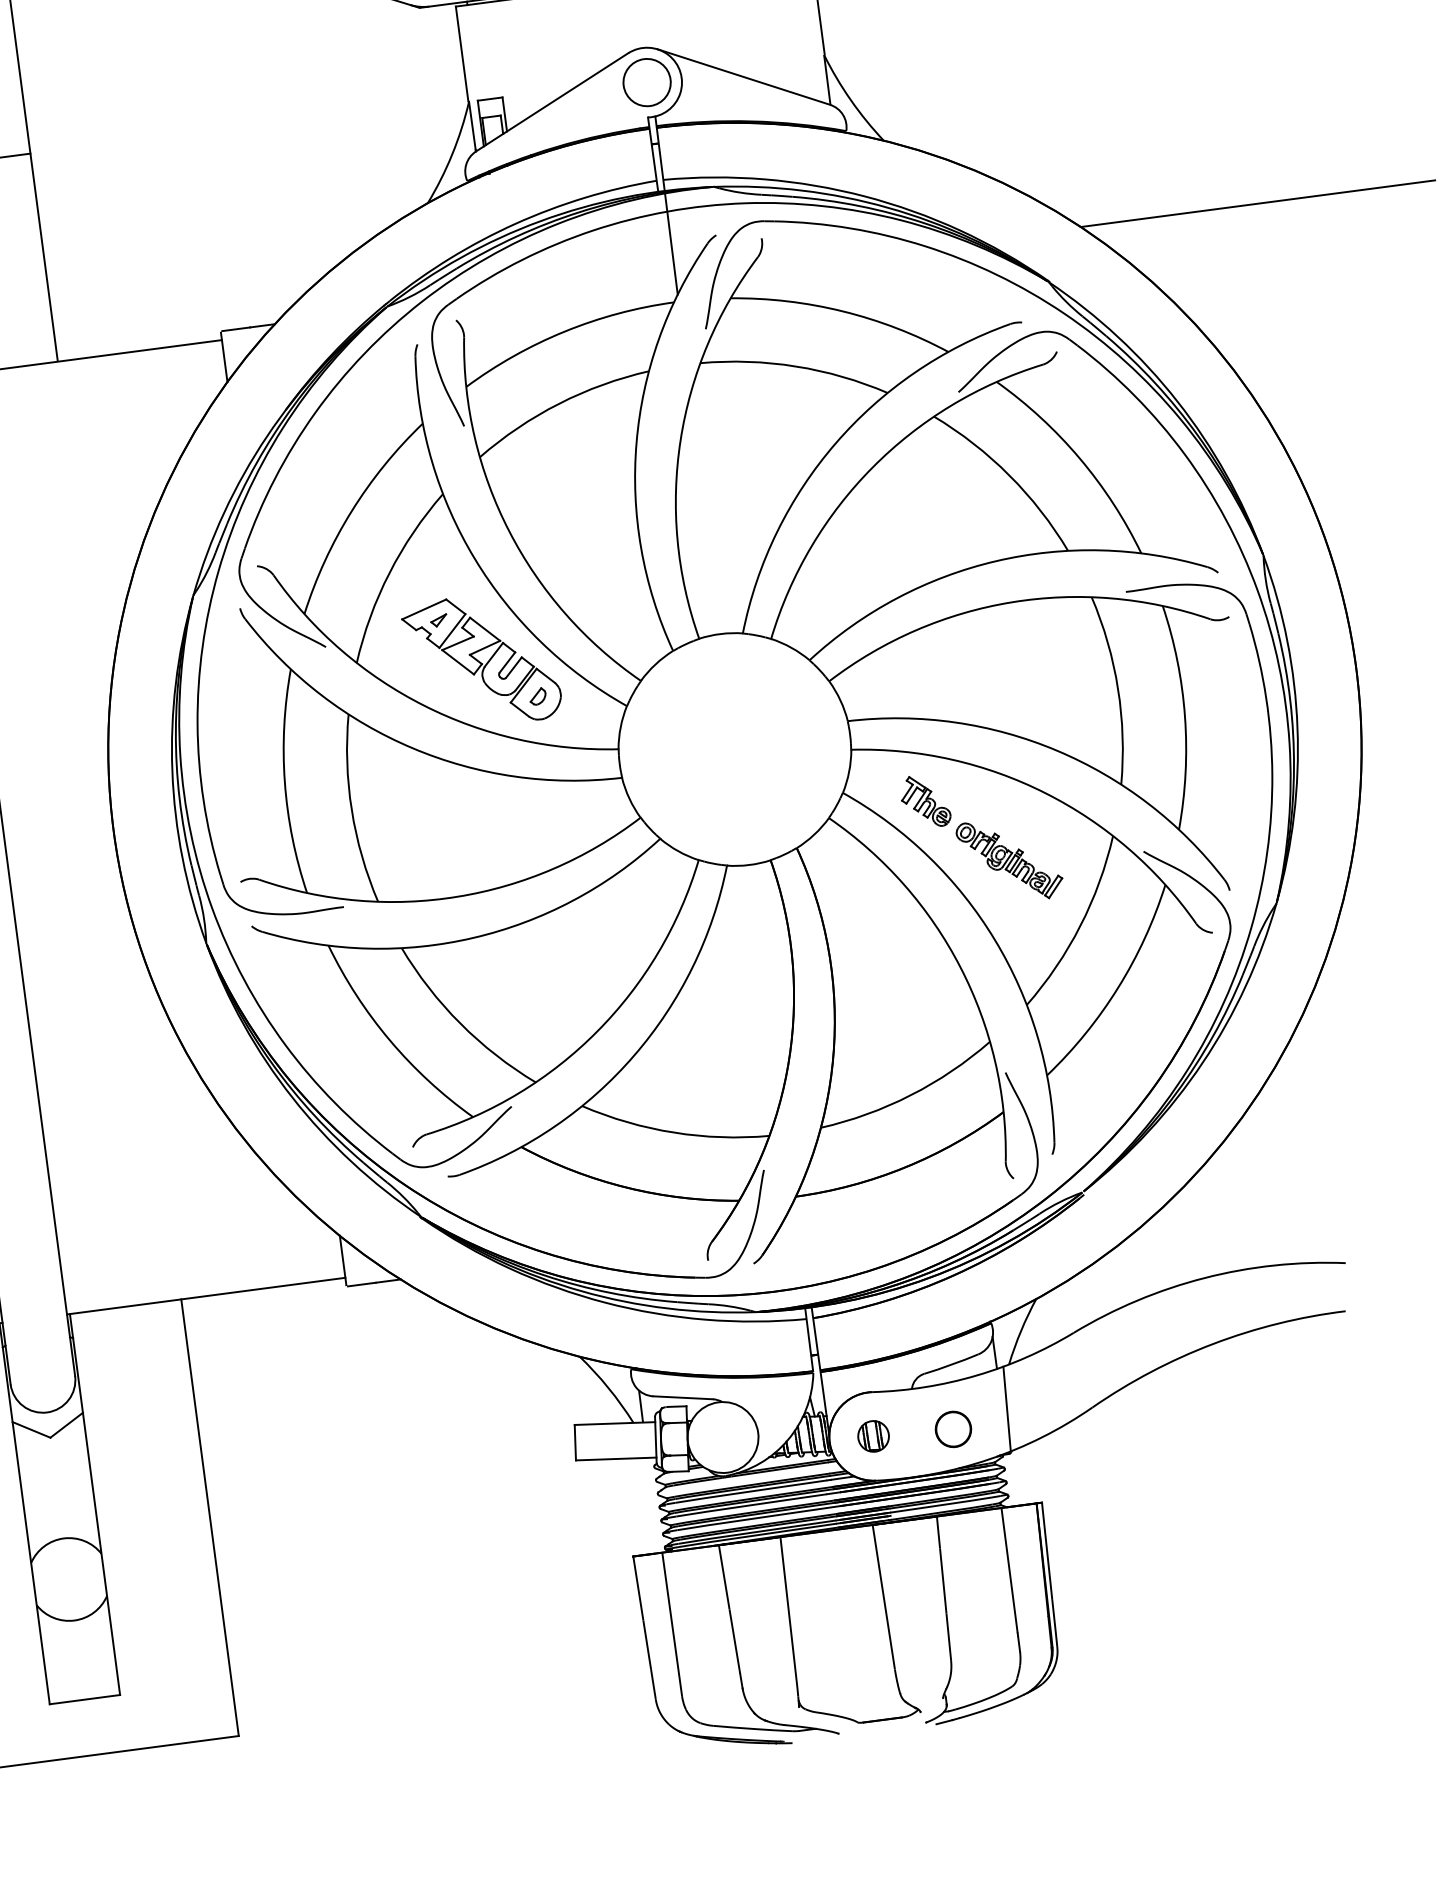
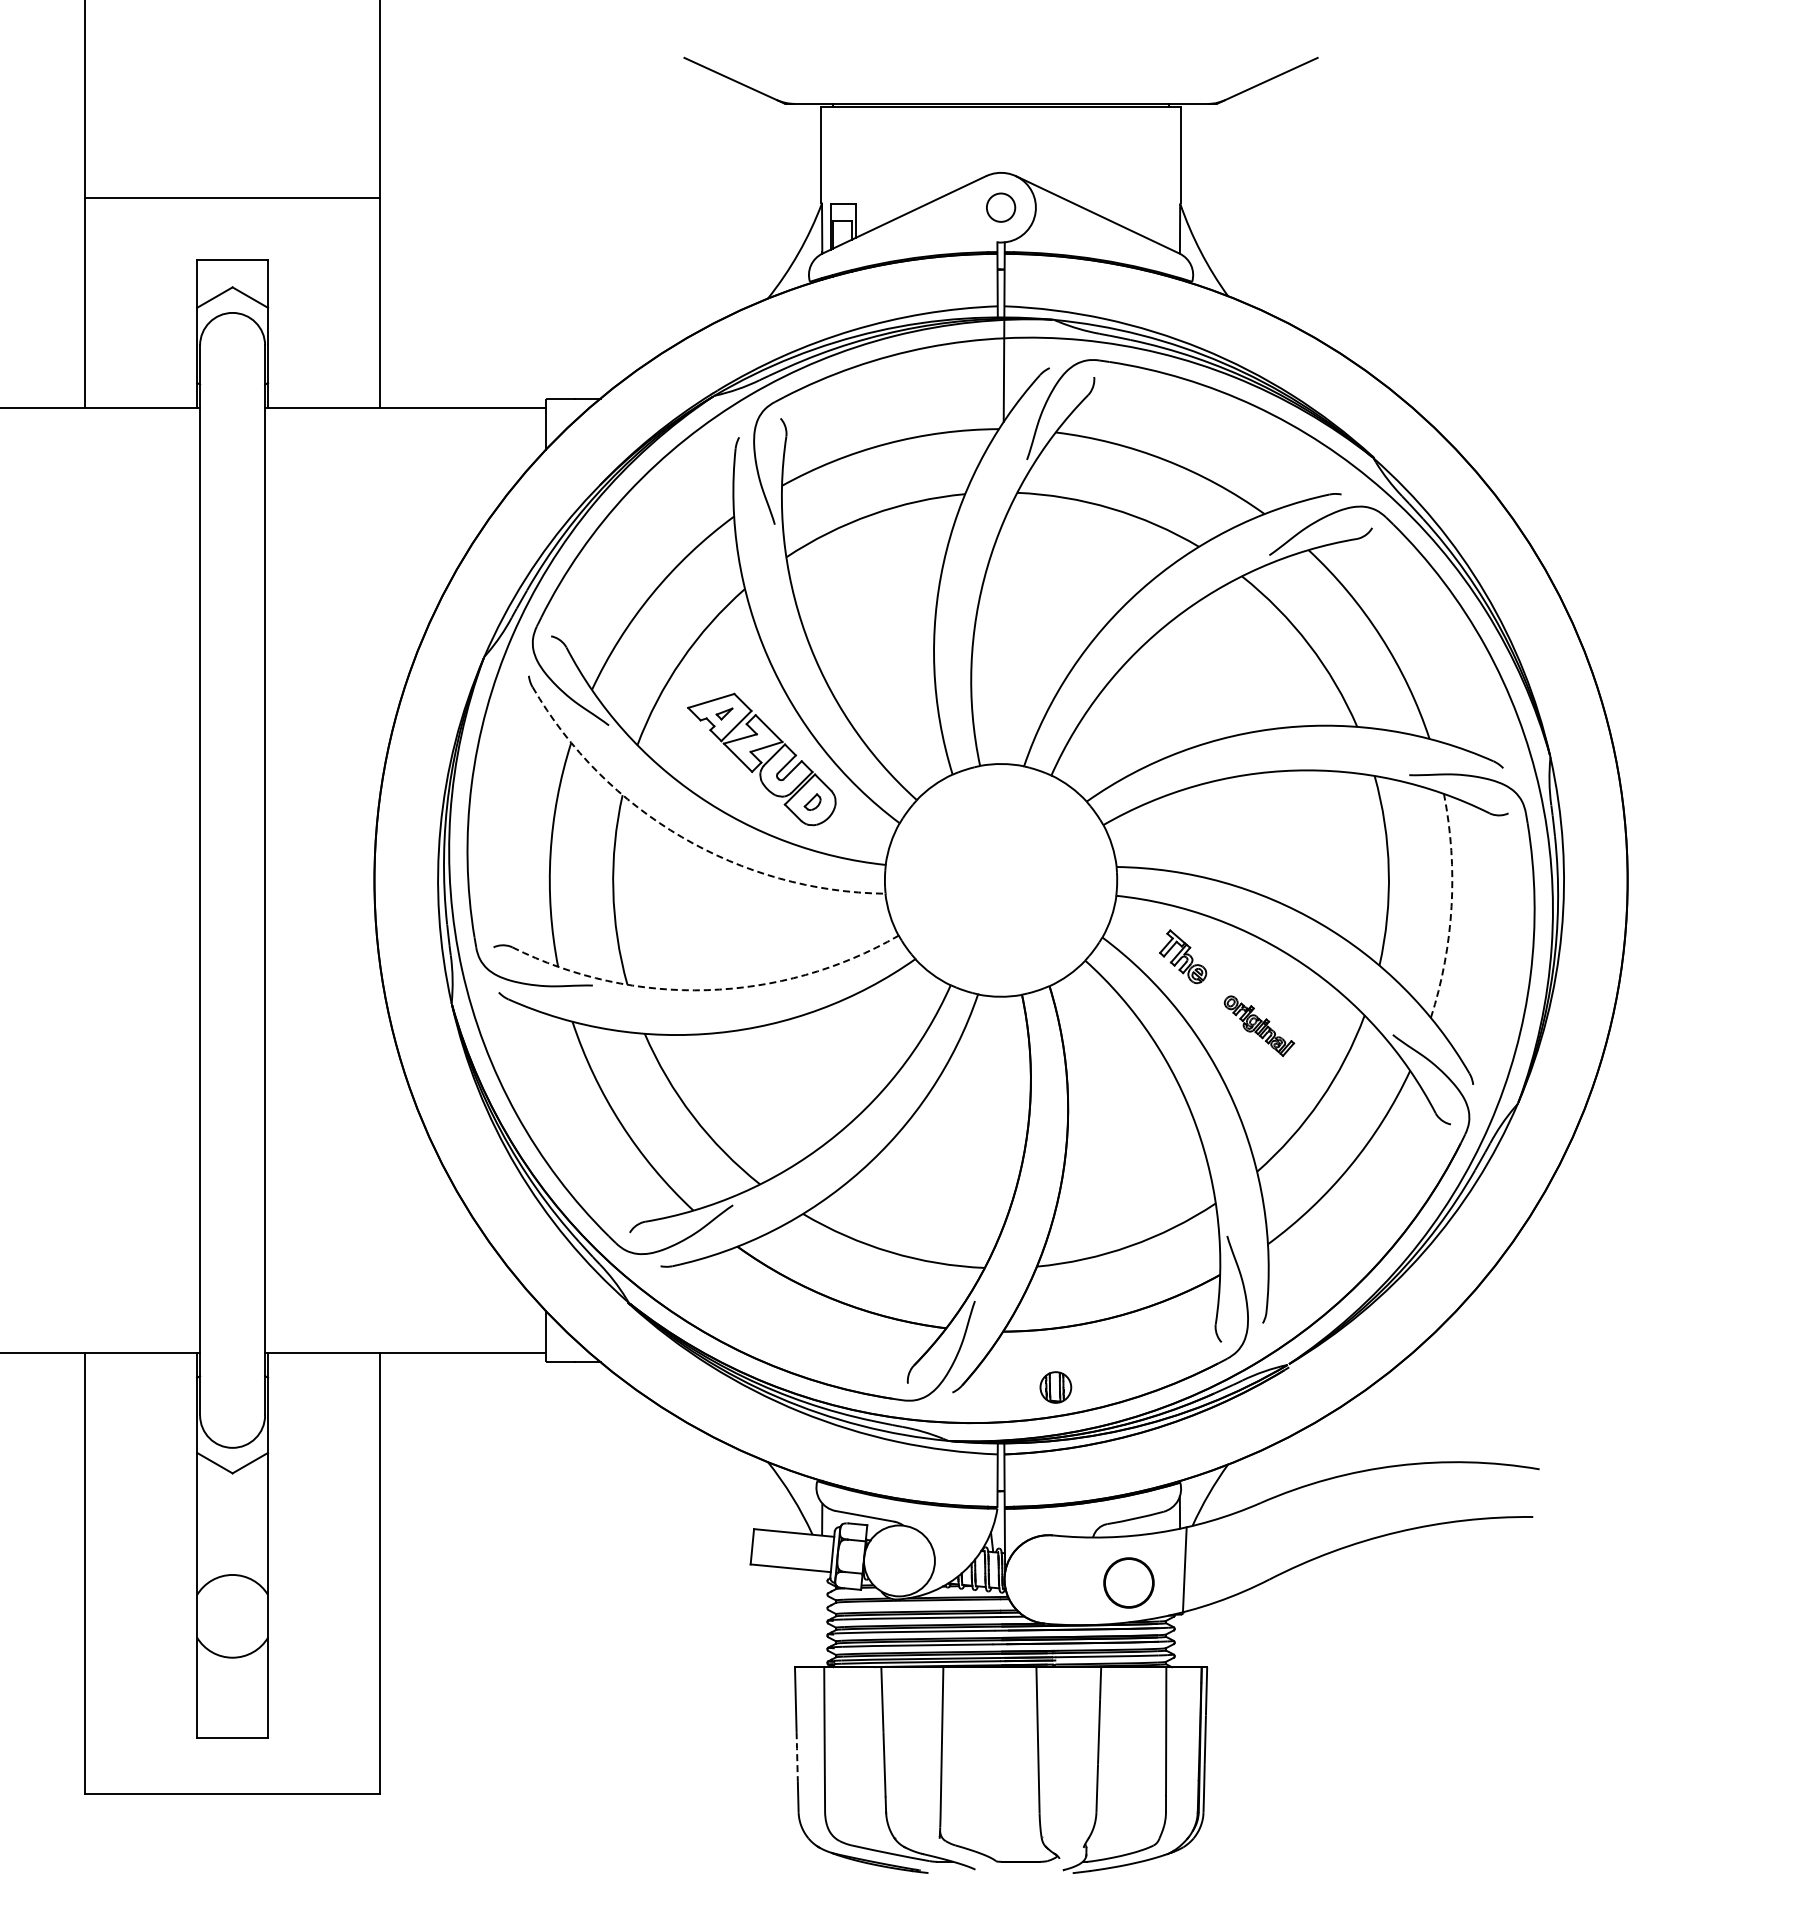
circle: (646, 82) -> (1000, 207), size x0.6
line: (1257, 203) -> (1590, 407), removed
arc: (1184, 716) -> (1451, 906), solid -> dashed
arc: (412, 748) -> (681, 837), solid -> dashed
part: (1010, 859) -> (1259, 1025), size x0.7
arc: (458, 897) -> (707, 990), solid -> dashed
circle: (952, 1428) -> (1128, 1582), size x1.4
part: (873, 1436) -> (1055, 1387), moved
line: (647, 1644) -> (797, 1756), solid -> dashed

